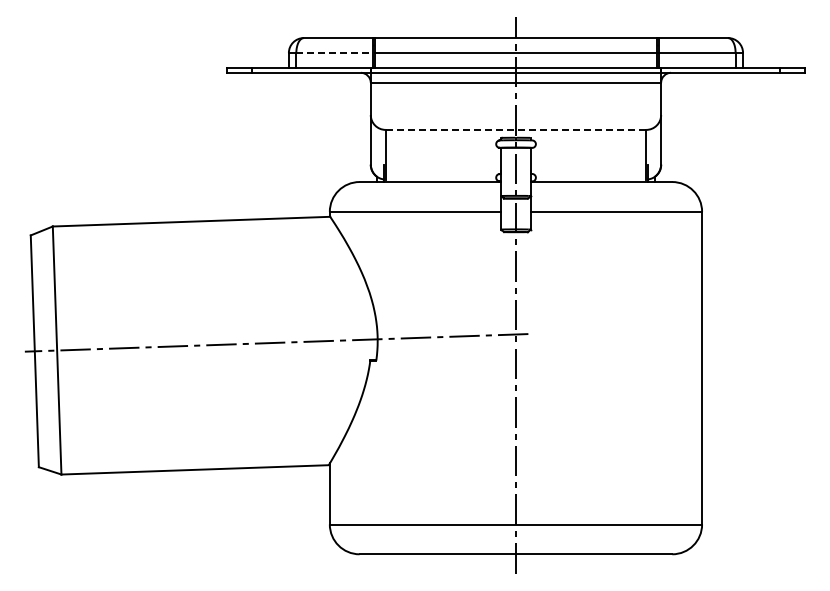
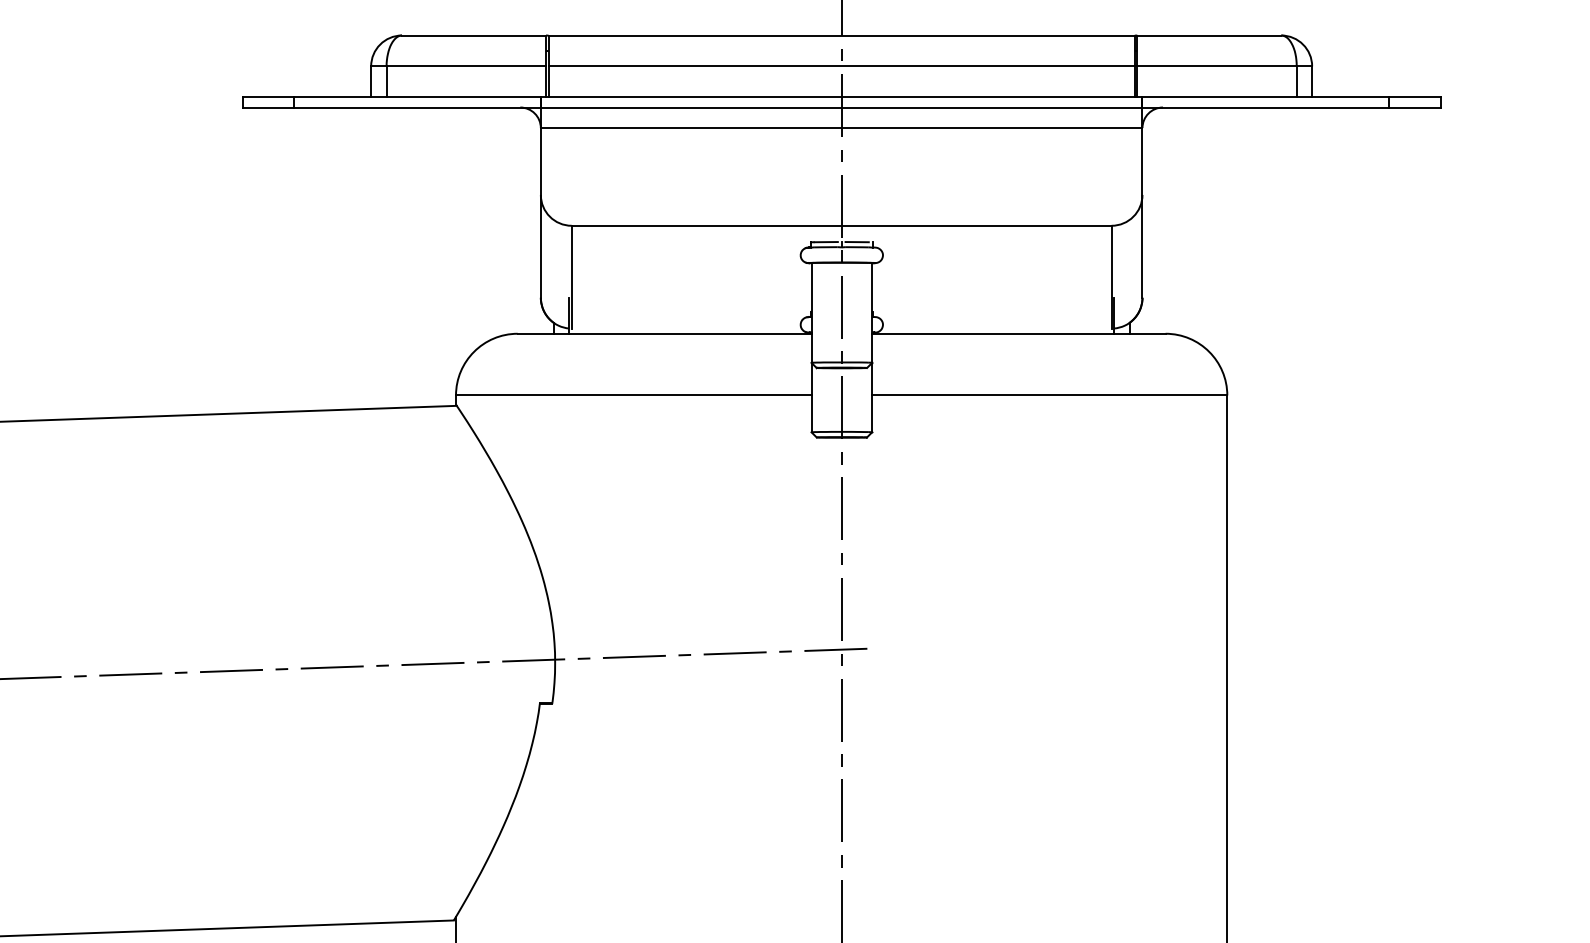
line: (335, 52) -> (467, 65), dashed -> solid
line: (516, 129) -> (842, 224), dashed -> solid

